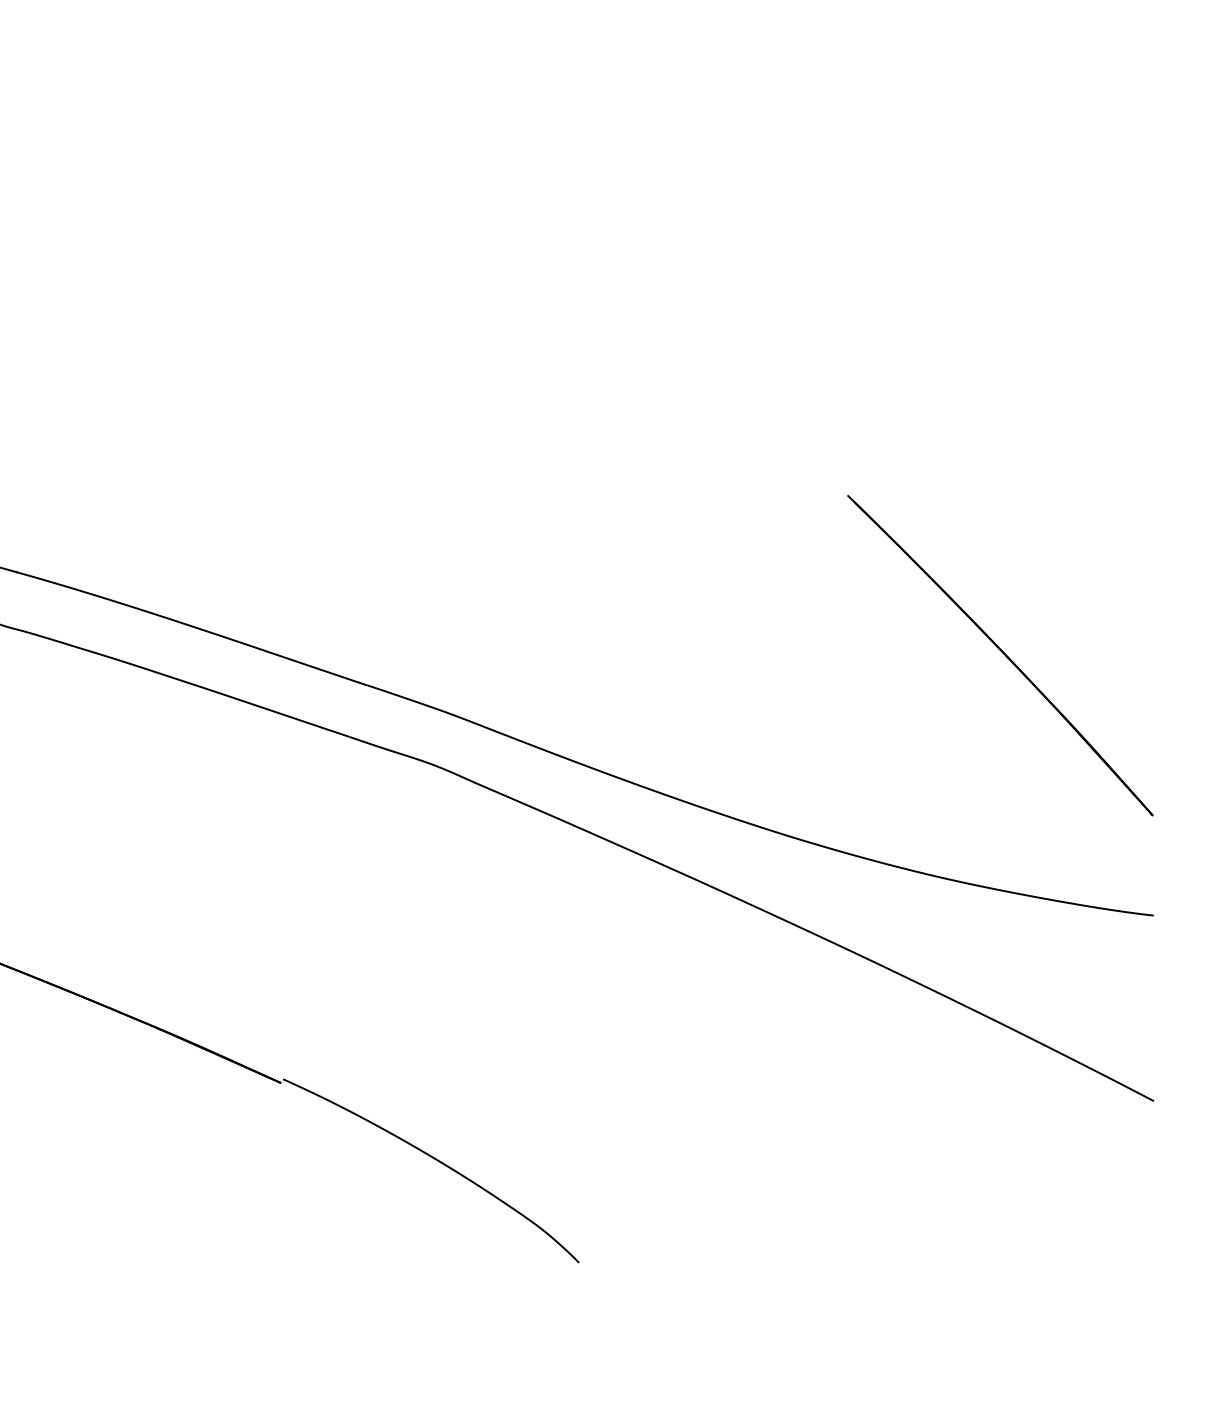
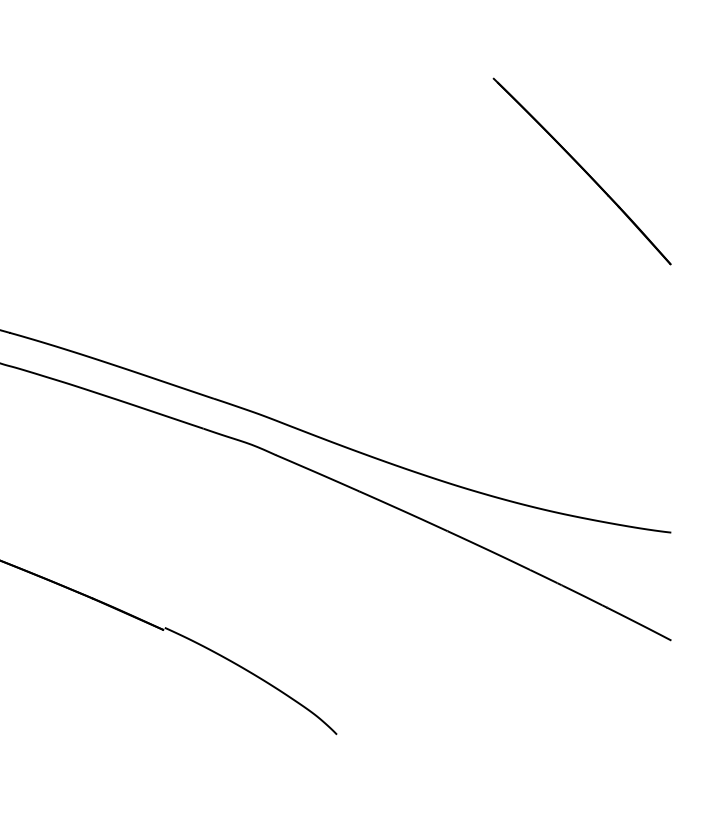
part: (999, 655) -> (581, 171), moved

